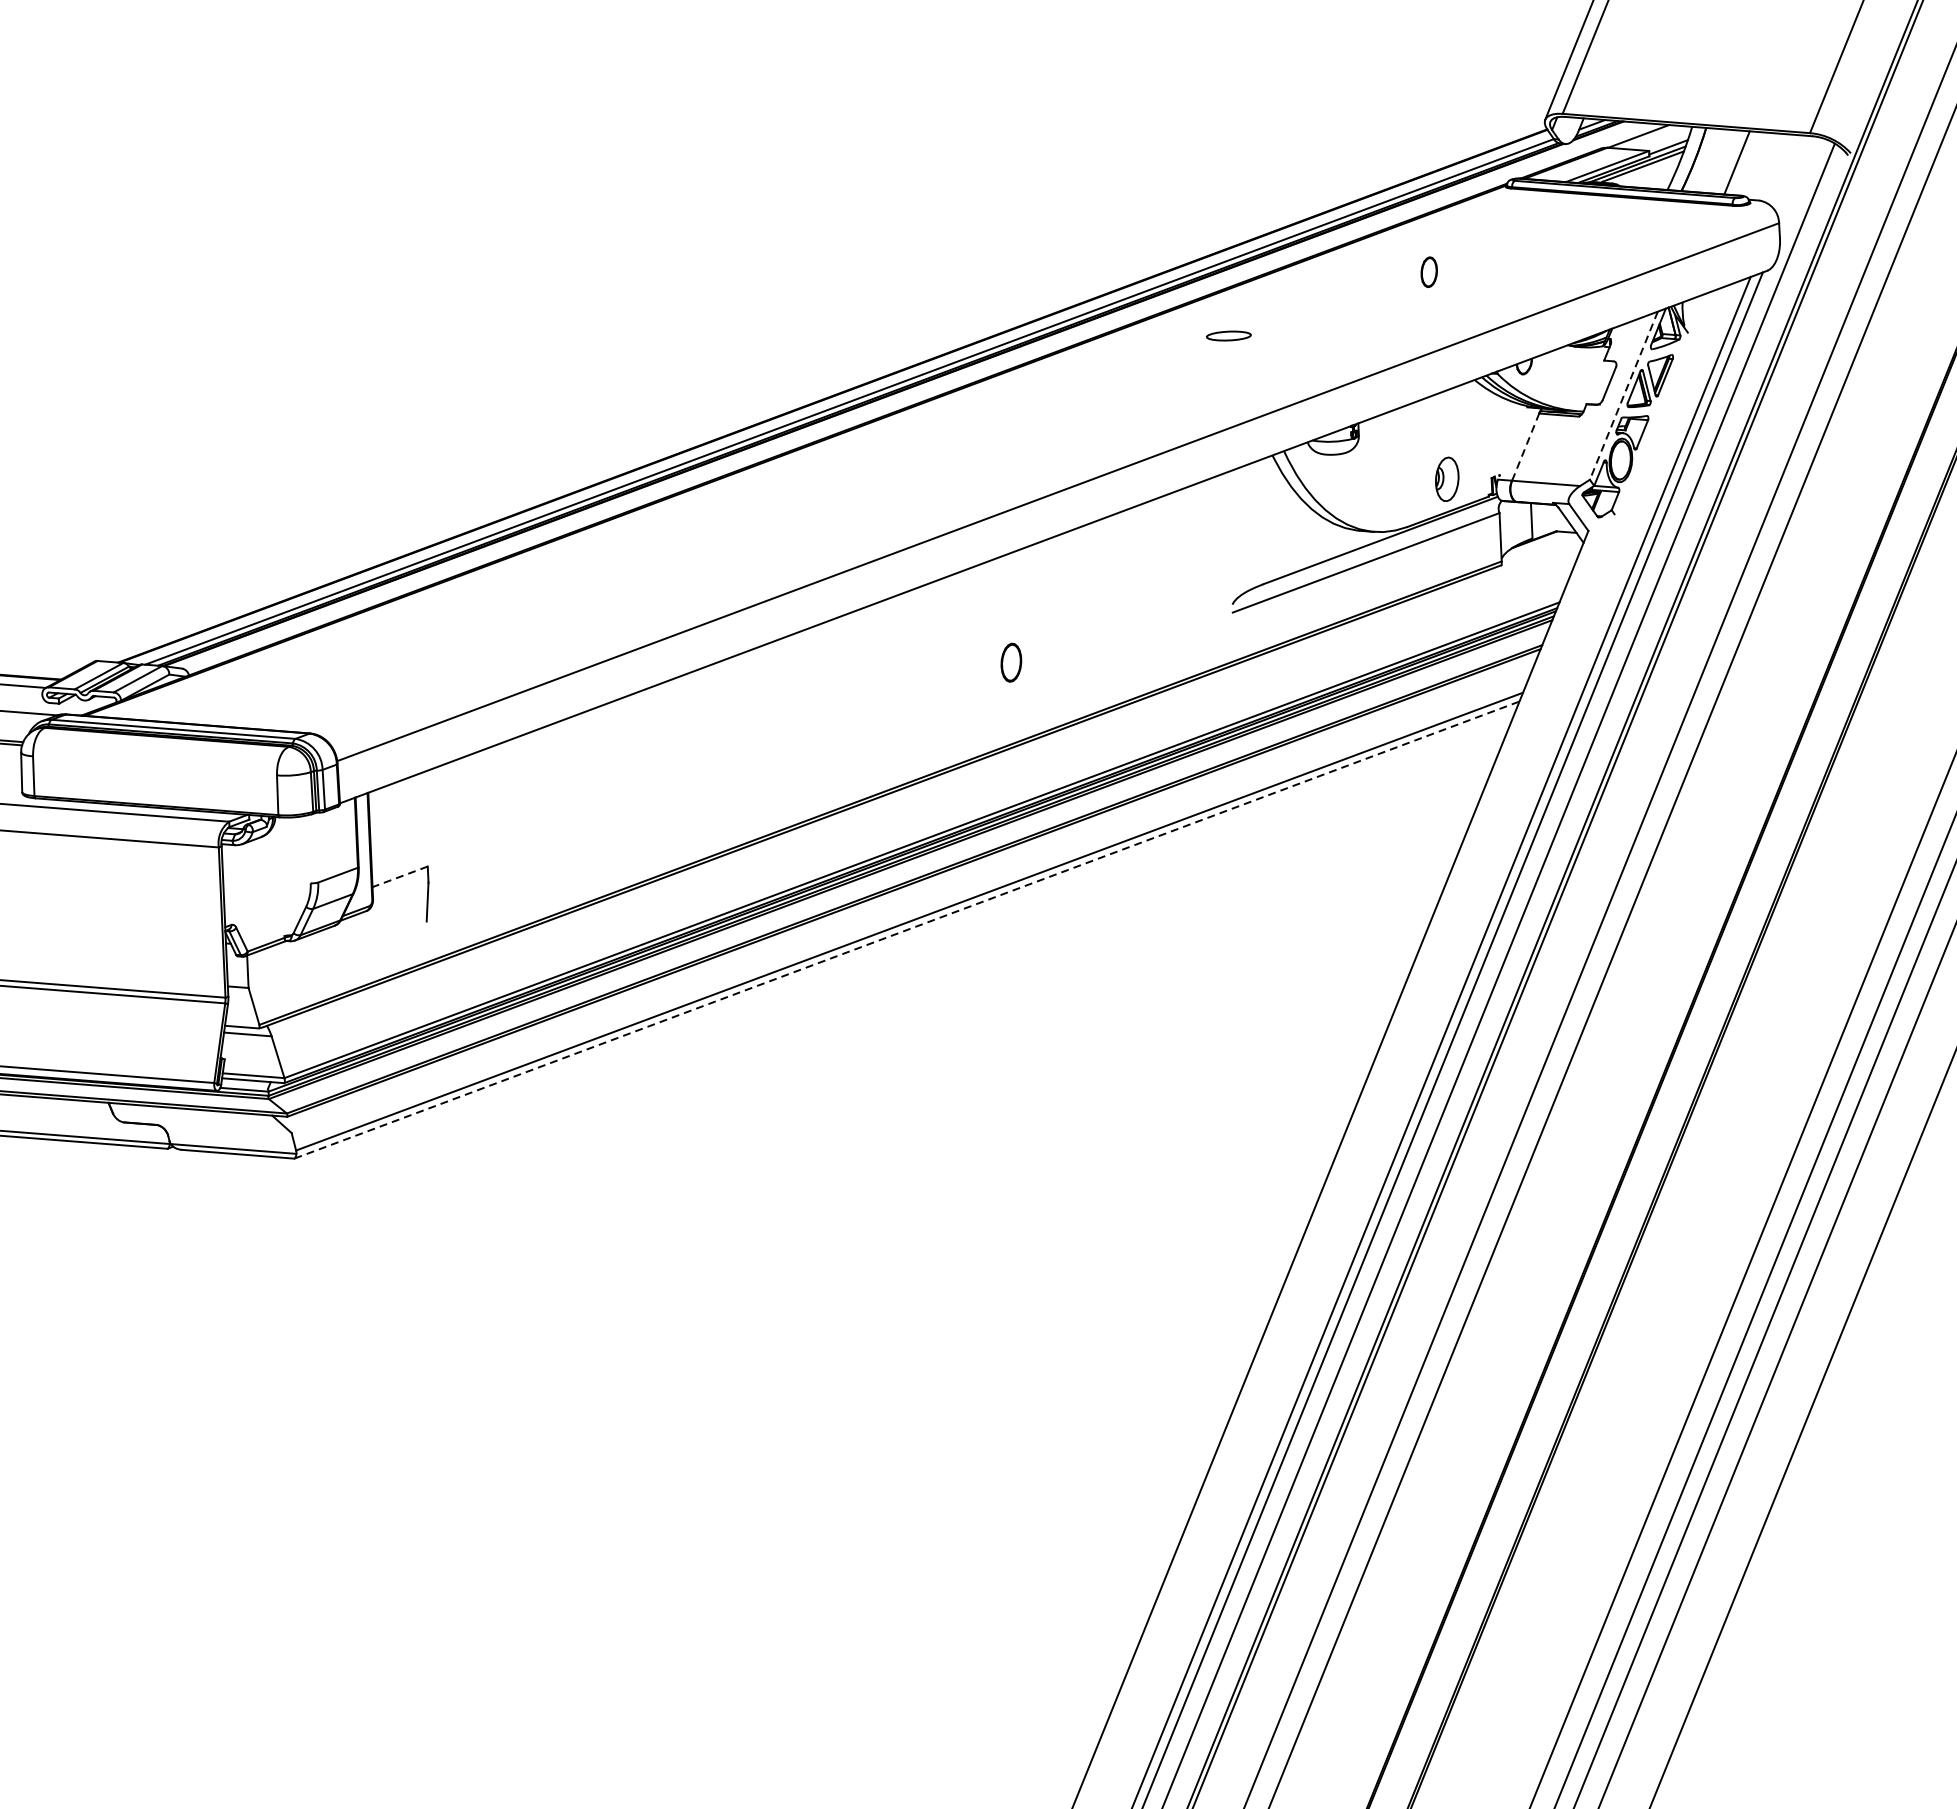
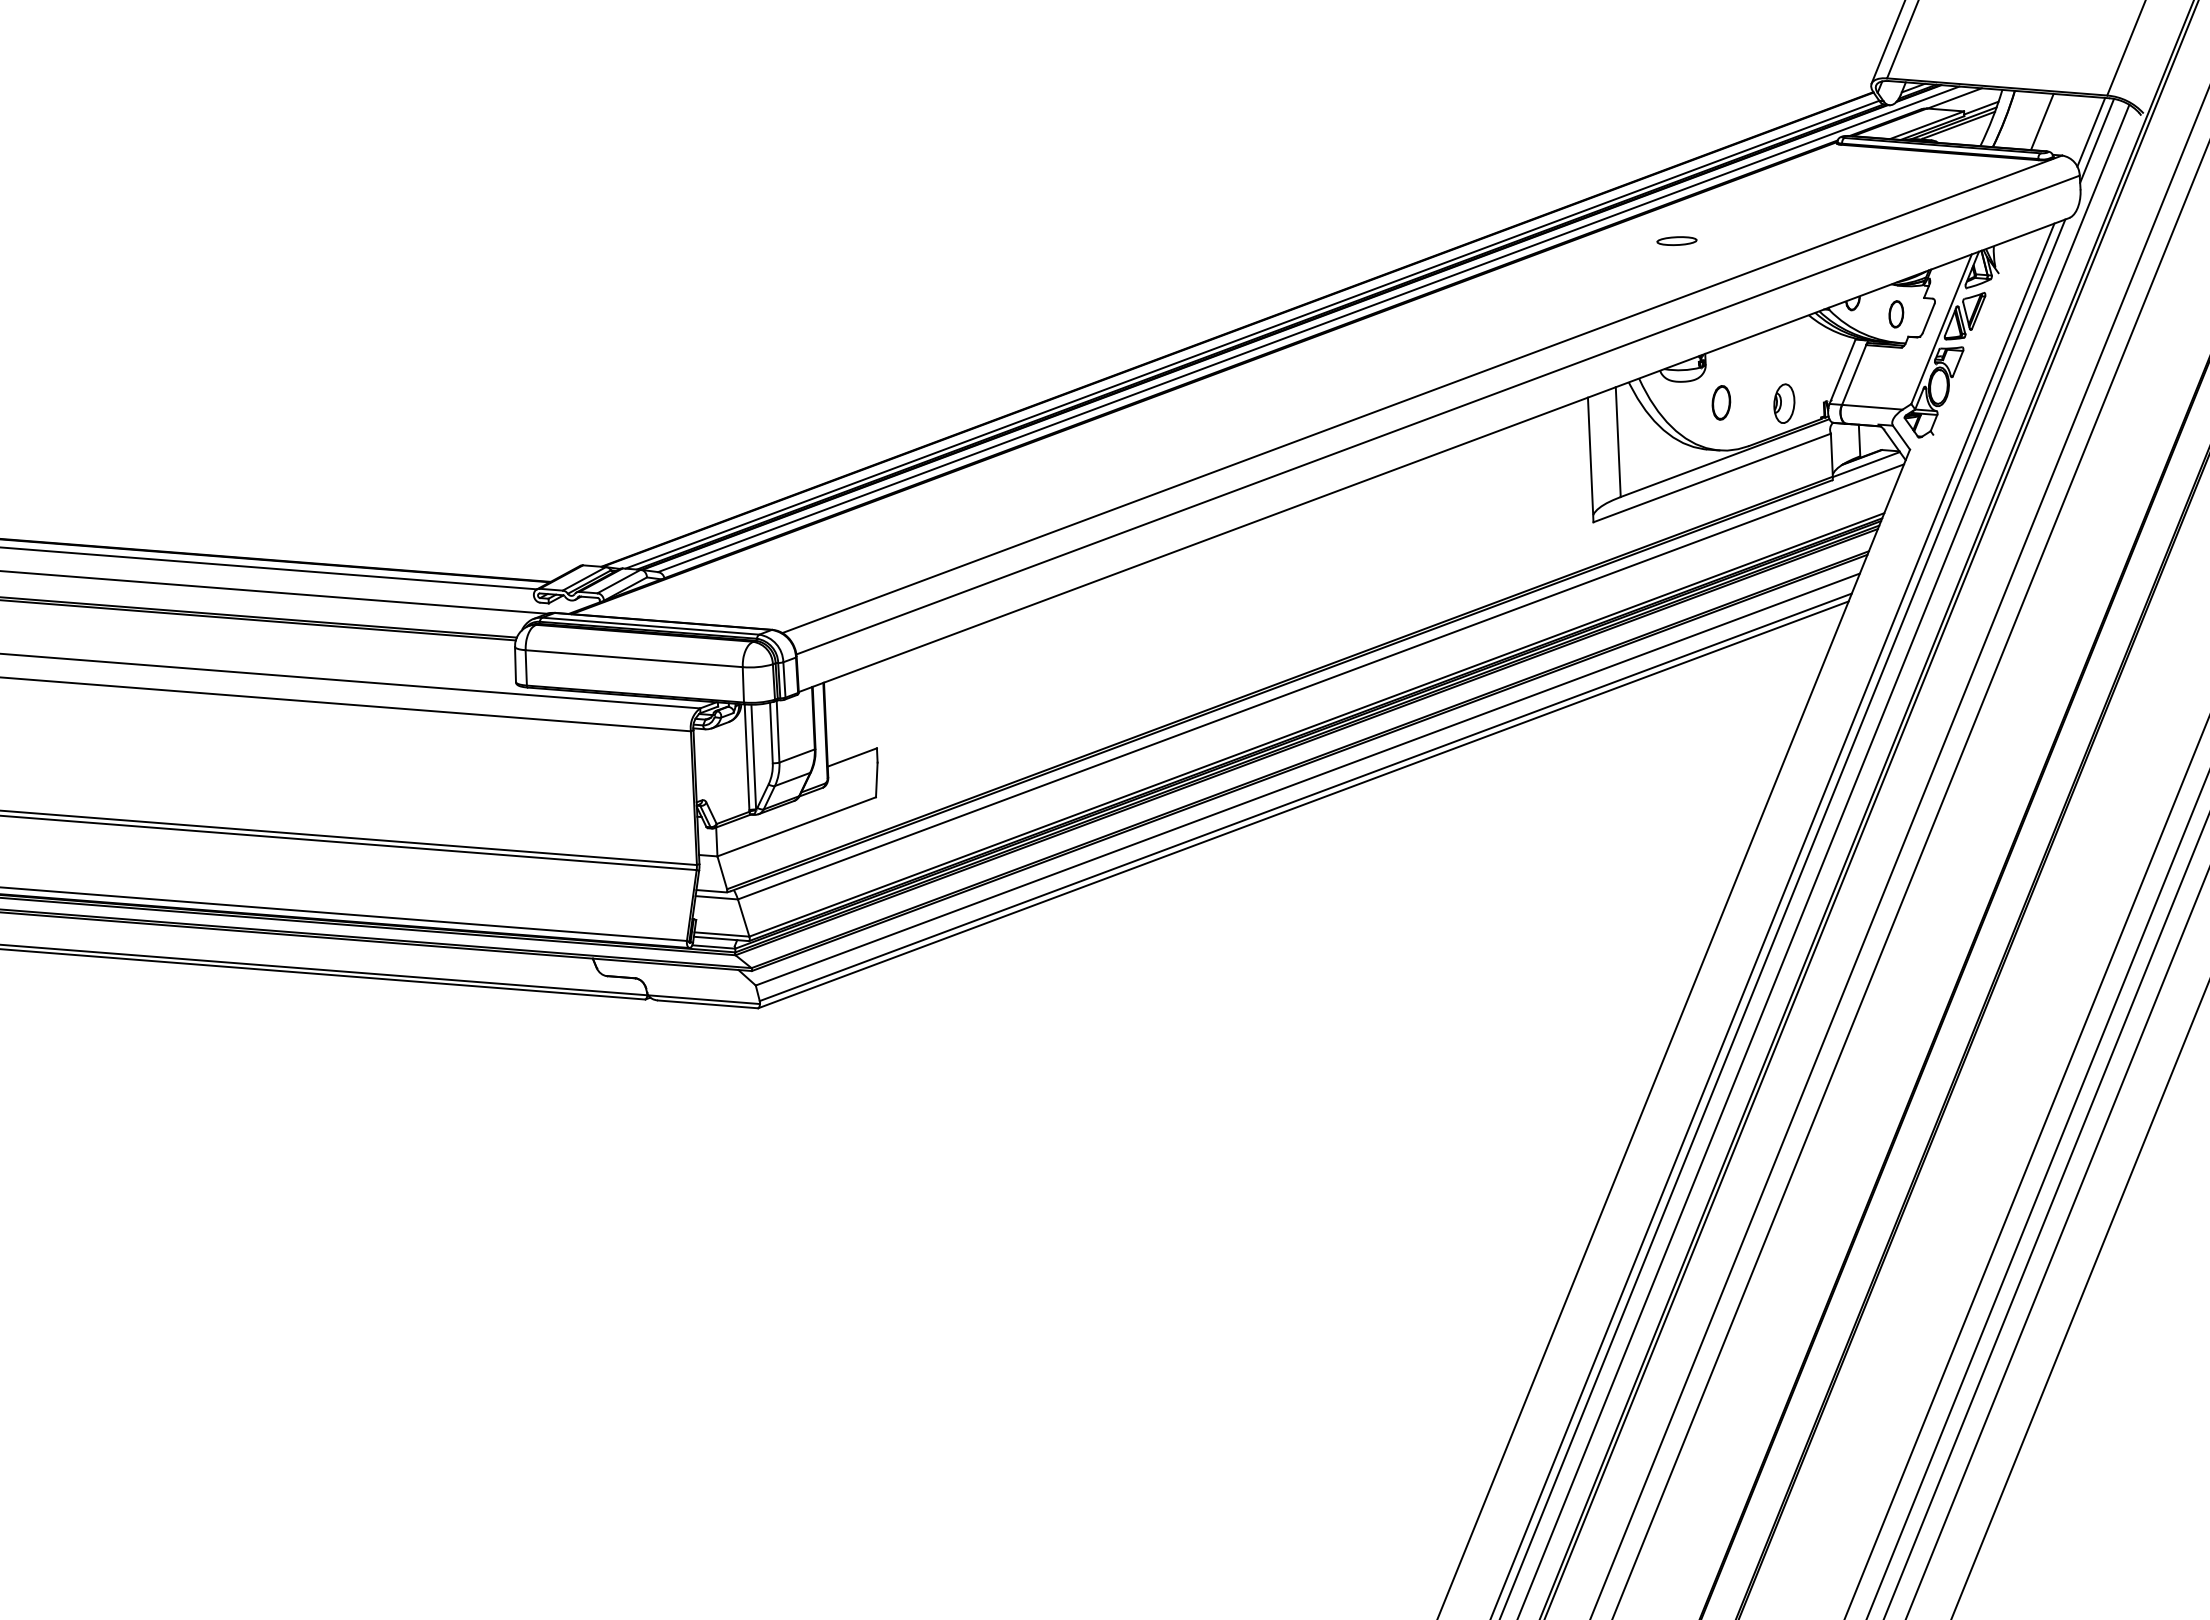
line: (1792, 173) -> (2091, 131), added
line: (1799, 183) -> (2097, 140), added
part: (1429, 272) -> (1896, 314), moved
part: (1228, 335) -> (1676, 240), moved
line: (912, 396) -> (1308, 329), added
line: (1623, 396) -> (1941, 329), dashed -> solid
line: (1512, 443) -> (1842, 371), added
line: (1526, 446) -> (1854, 374), dashed -> solid
line: (1040, 469) -> (1422, 394), added
line: (1259, 522) -> (1617, 442), added
line: (1229, 542) -> (1590, 459), added
line: (1538, 547) -> (1865, 464), added
part: (1011, 662) -> (1721, 402), moved
line: (154, 765) -> (633, 658), added
line: (926, 791) -> (1320, 681), added
line: (316, 847) -> (777, 731), added
line: (309, 848) -> (771, 732), added
line: (289, 875) -> (753, 756), added
line: (281, 876) -> (746, 757), added
line: (399, 876) -> (851, 757), dashed -> solid
line: (911, 901) -> (1307, 779), added
line: (907, 929) -> (1303, 804), dashed -> solid
line: (337, 954) -> (796, 826), added

